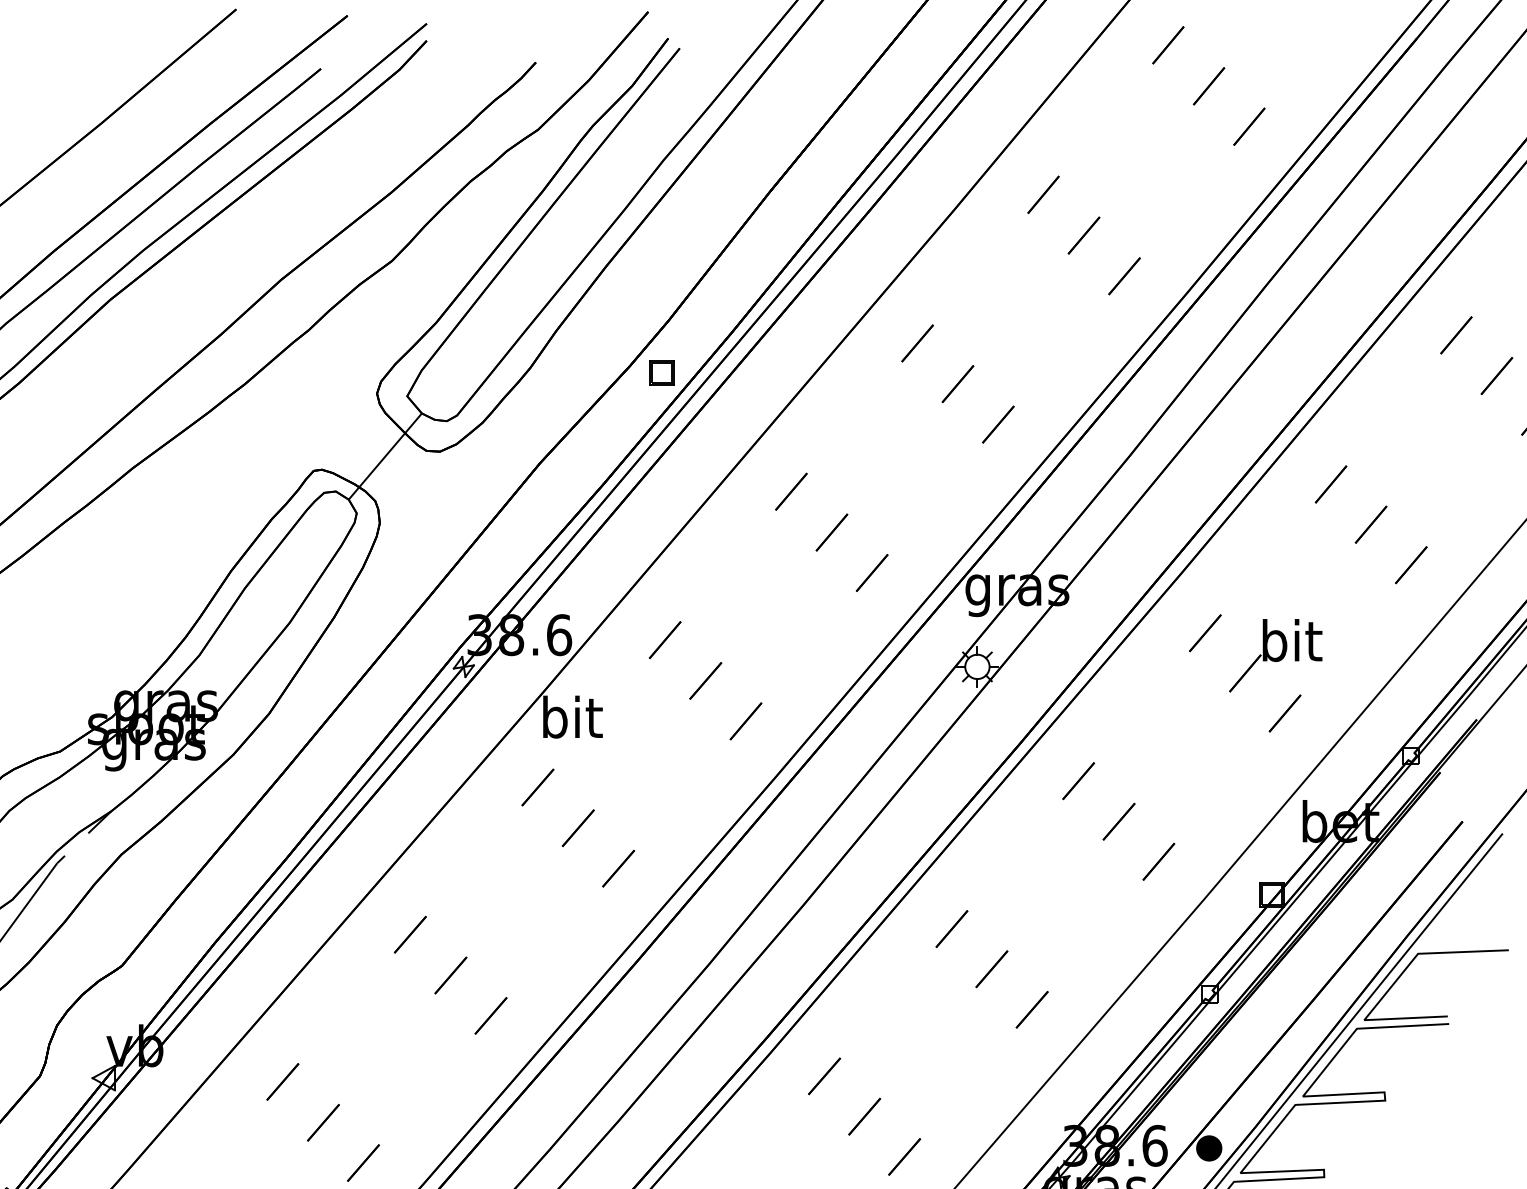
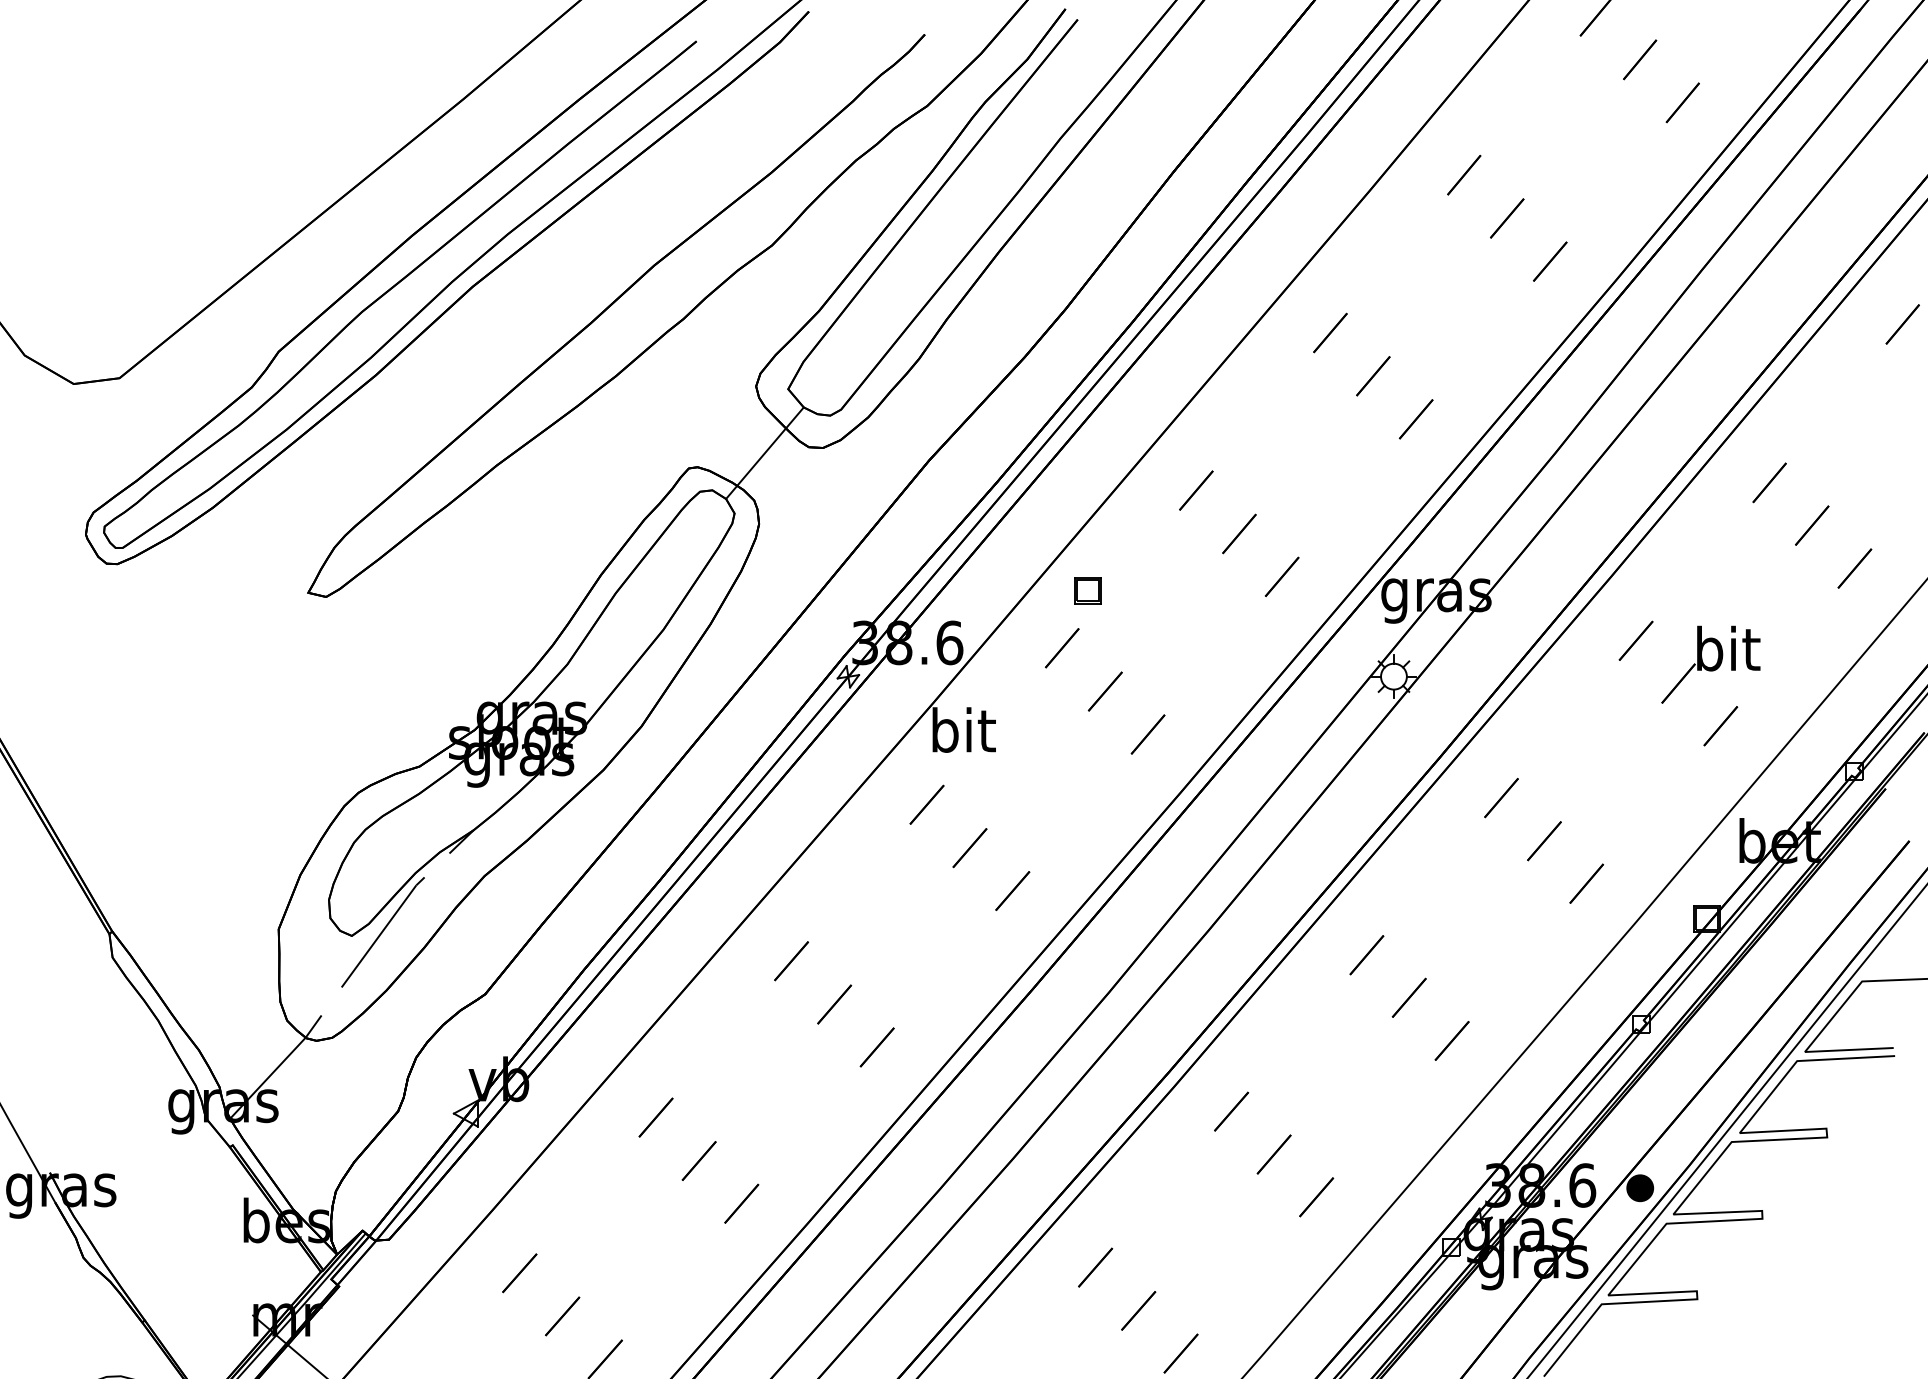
part: (661, 373) -> (1087, 590), moved

